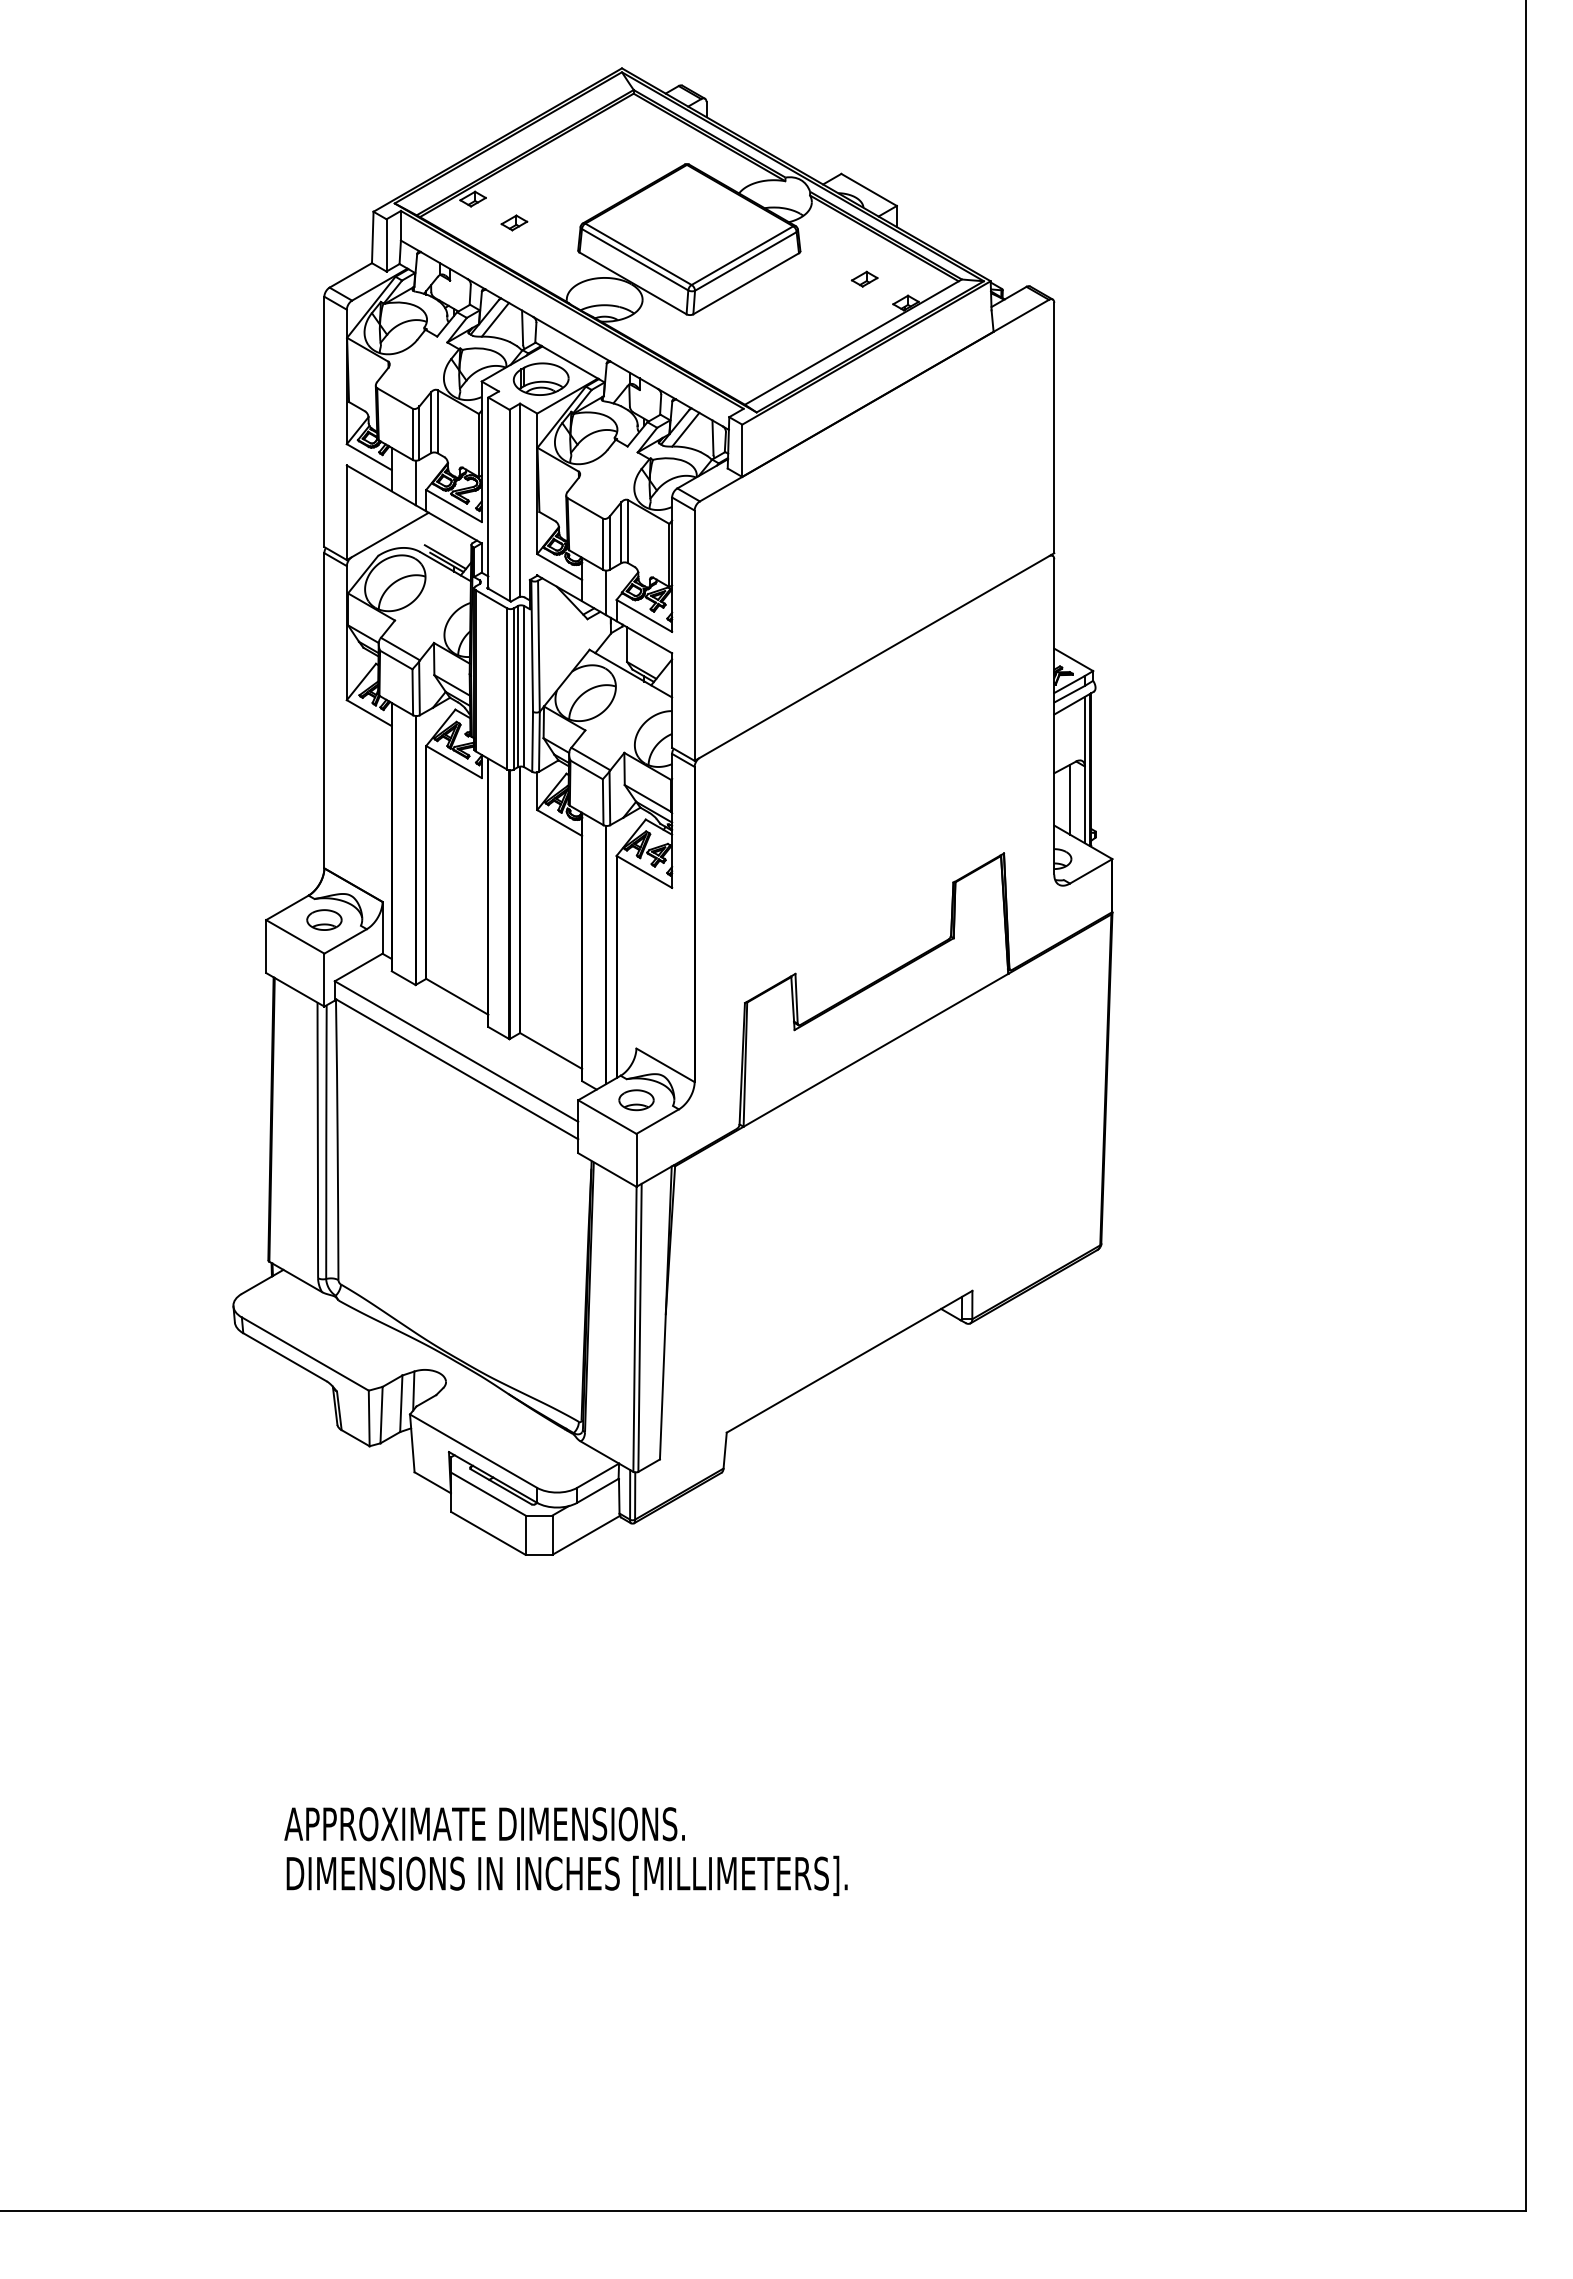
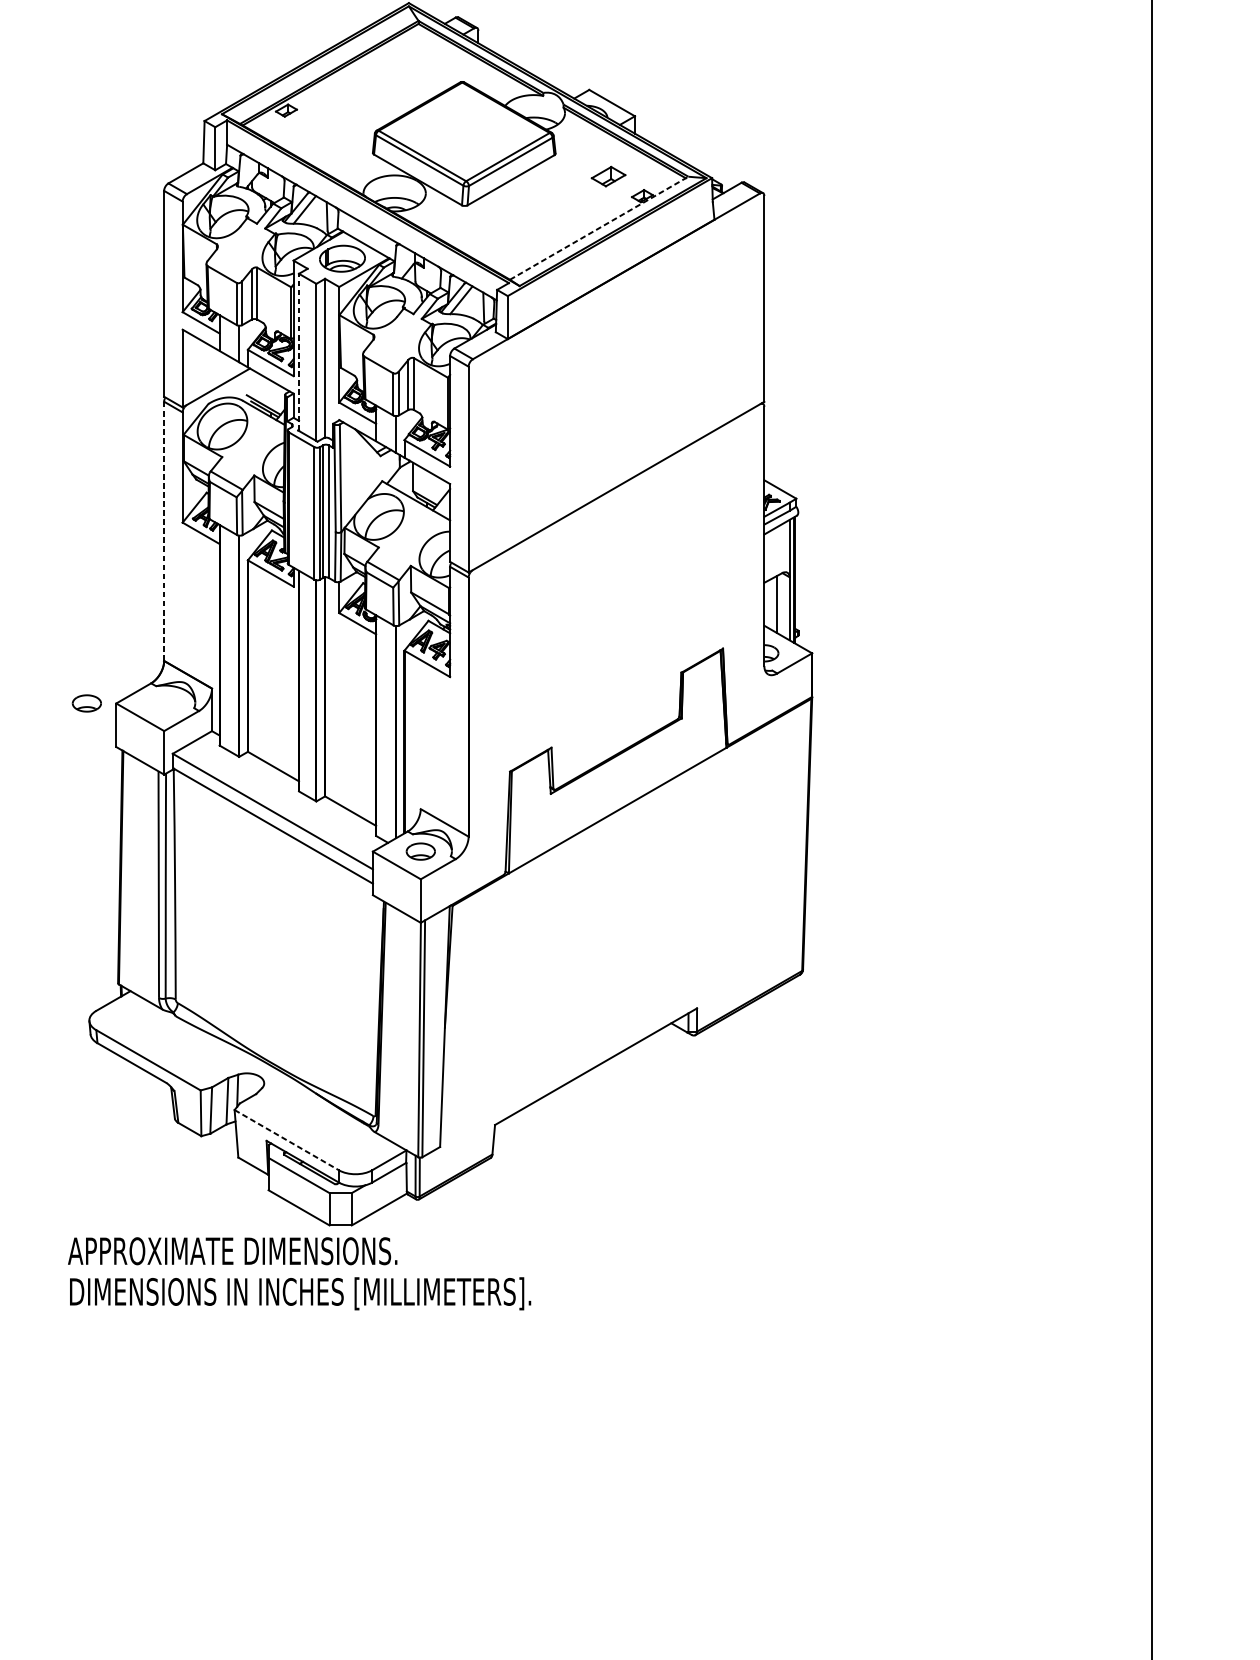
part: (514, 222) -> (320, 129), removed
part: (864, 278) -> (608, 175), size x1.6
line: (853, 341) -> (599, 227), solid -> dashed
line: (488, 493) -> (299, 352), solid -> dashed
line: (324, 710) -> (164, 531), solid -> dashed
part: (324, 919) -> (86, 703), moved
line: (473, 1451) -> (286, 1140), solid -> dashed
text: (565, 1851) -> (299, 1273), moved

